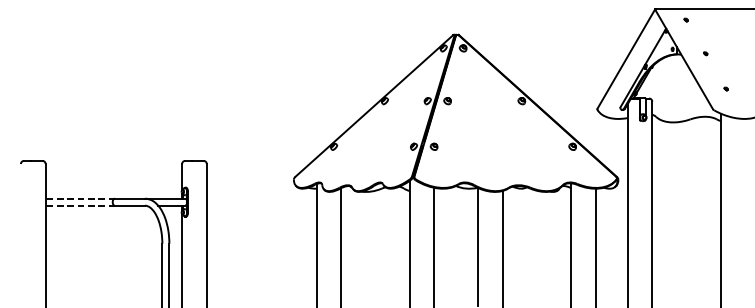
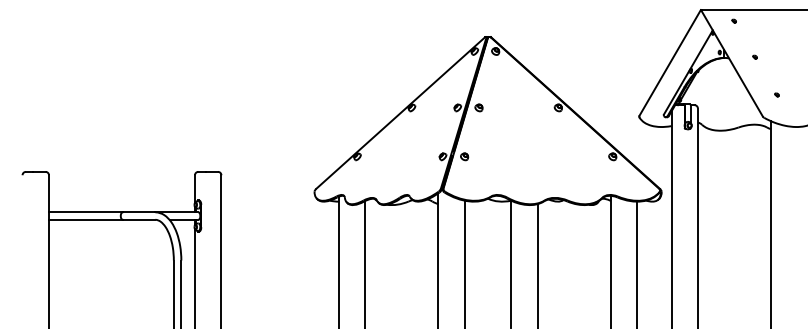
line: (79, 198) -> (85, 212), dashed -> solid
line: (79, 205) -> (85, 219), dashed -> solid

